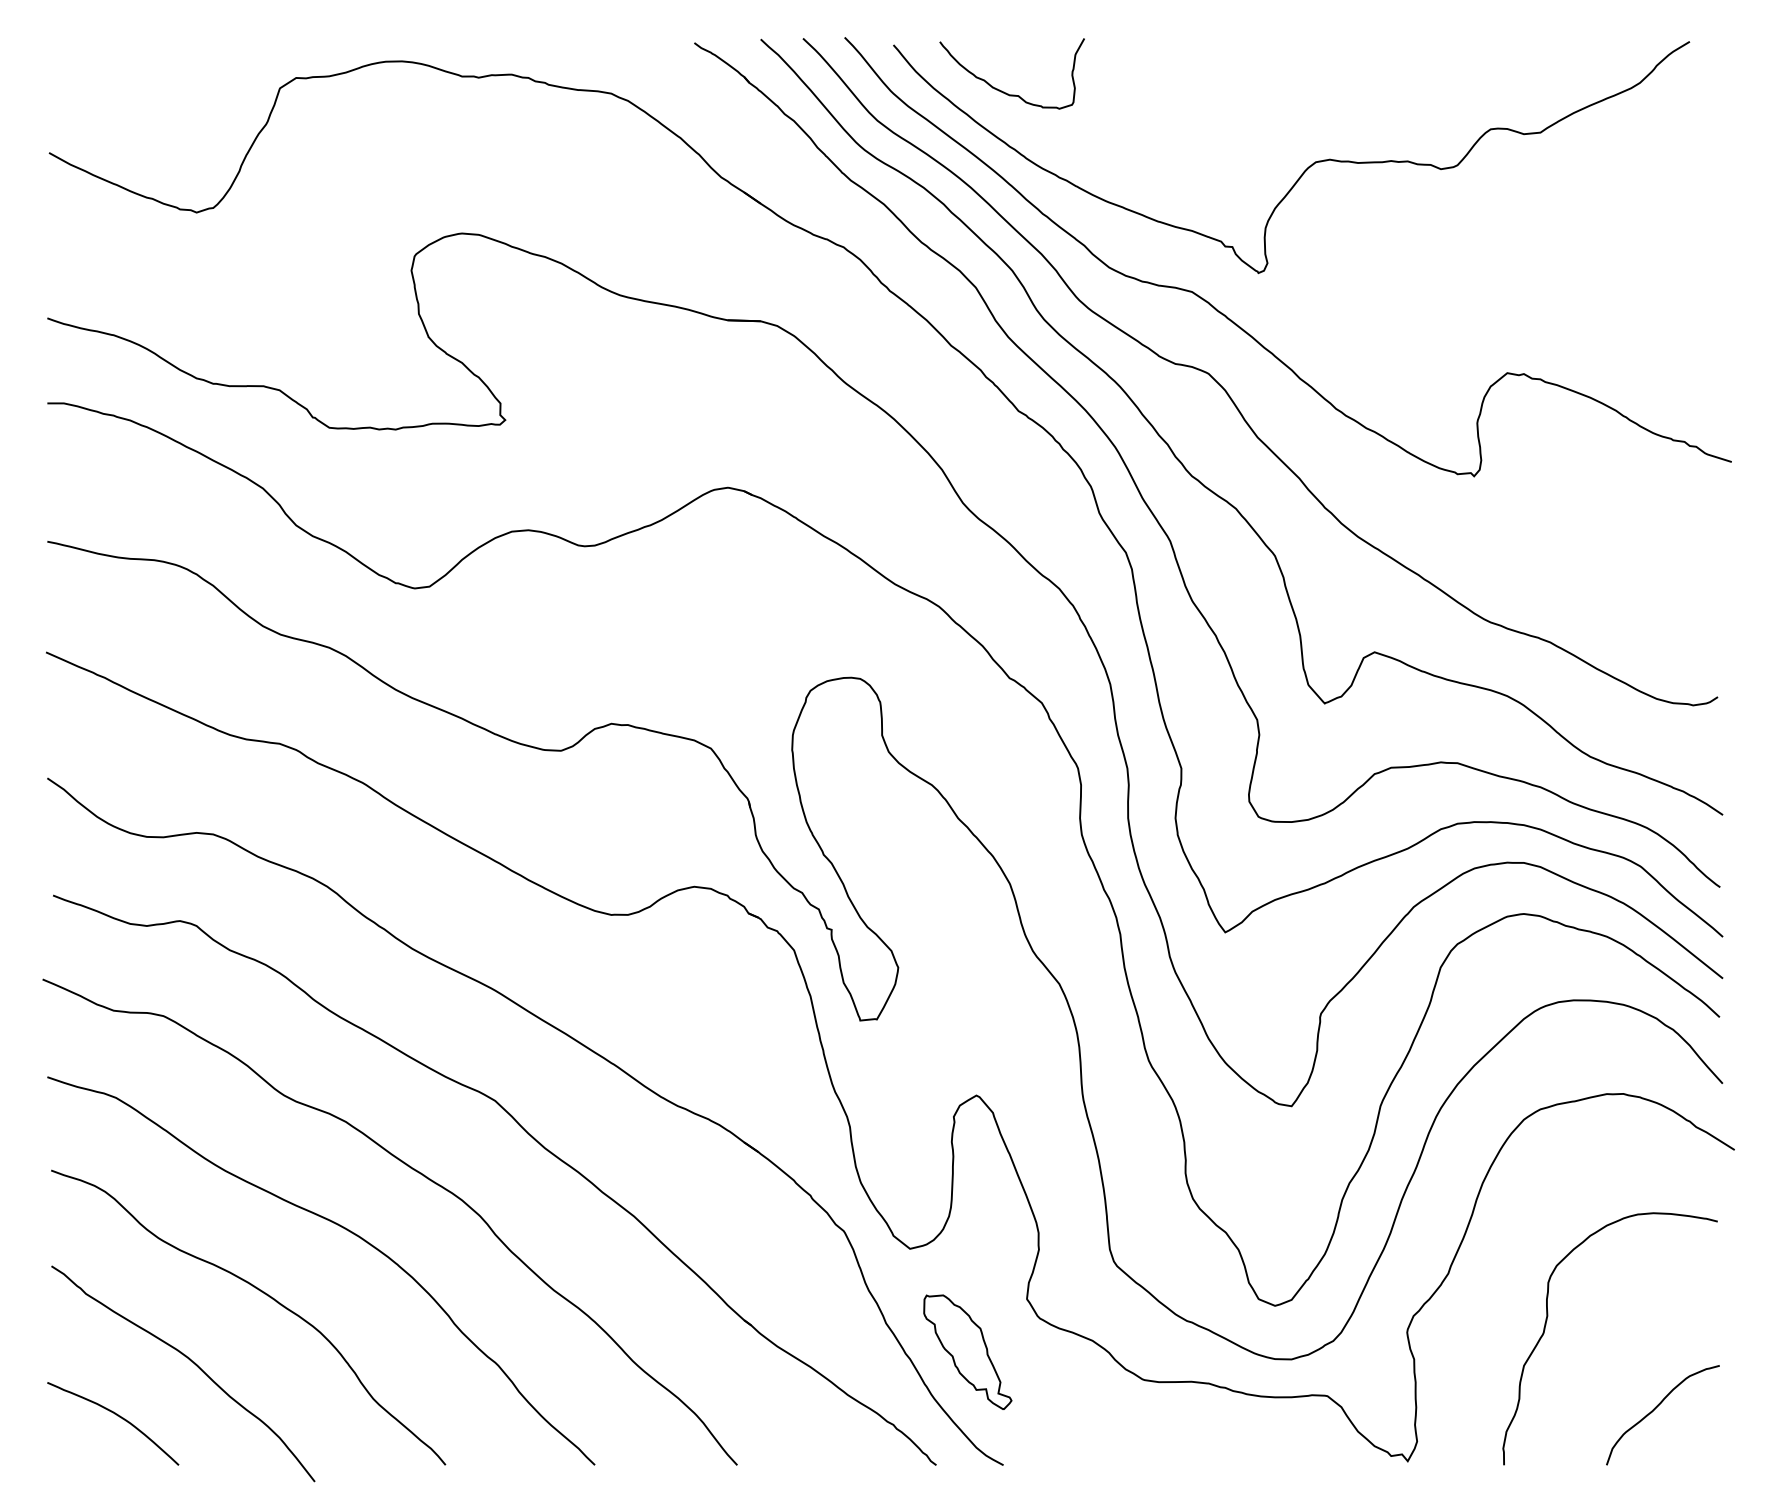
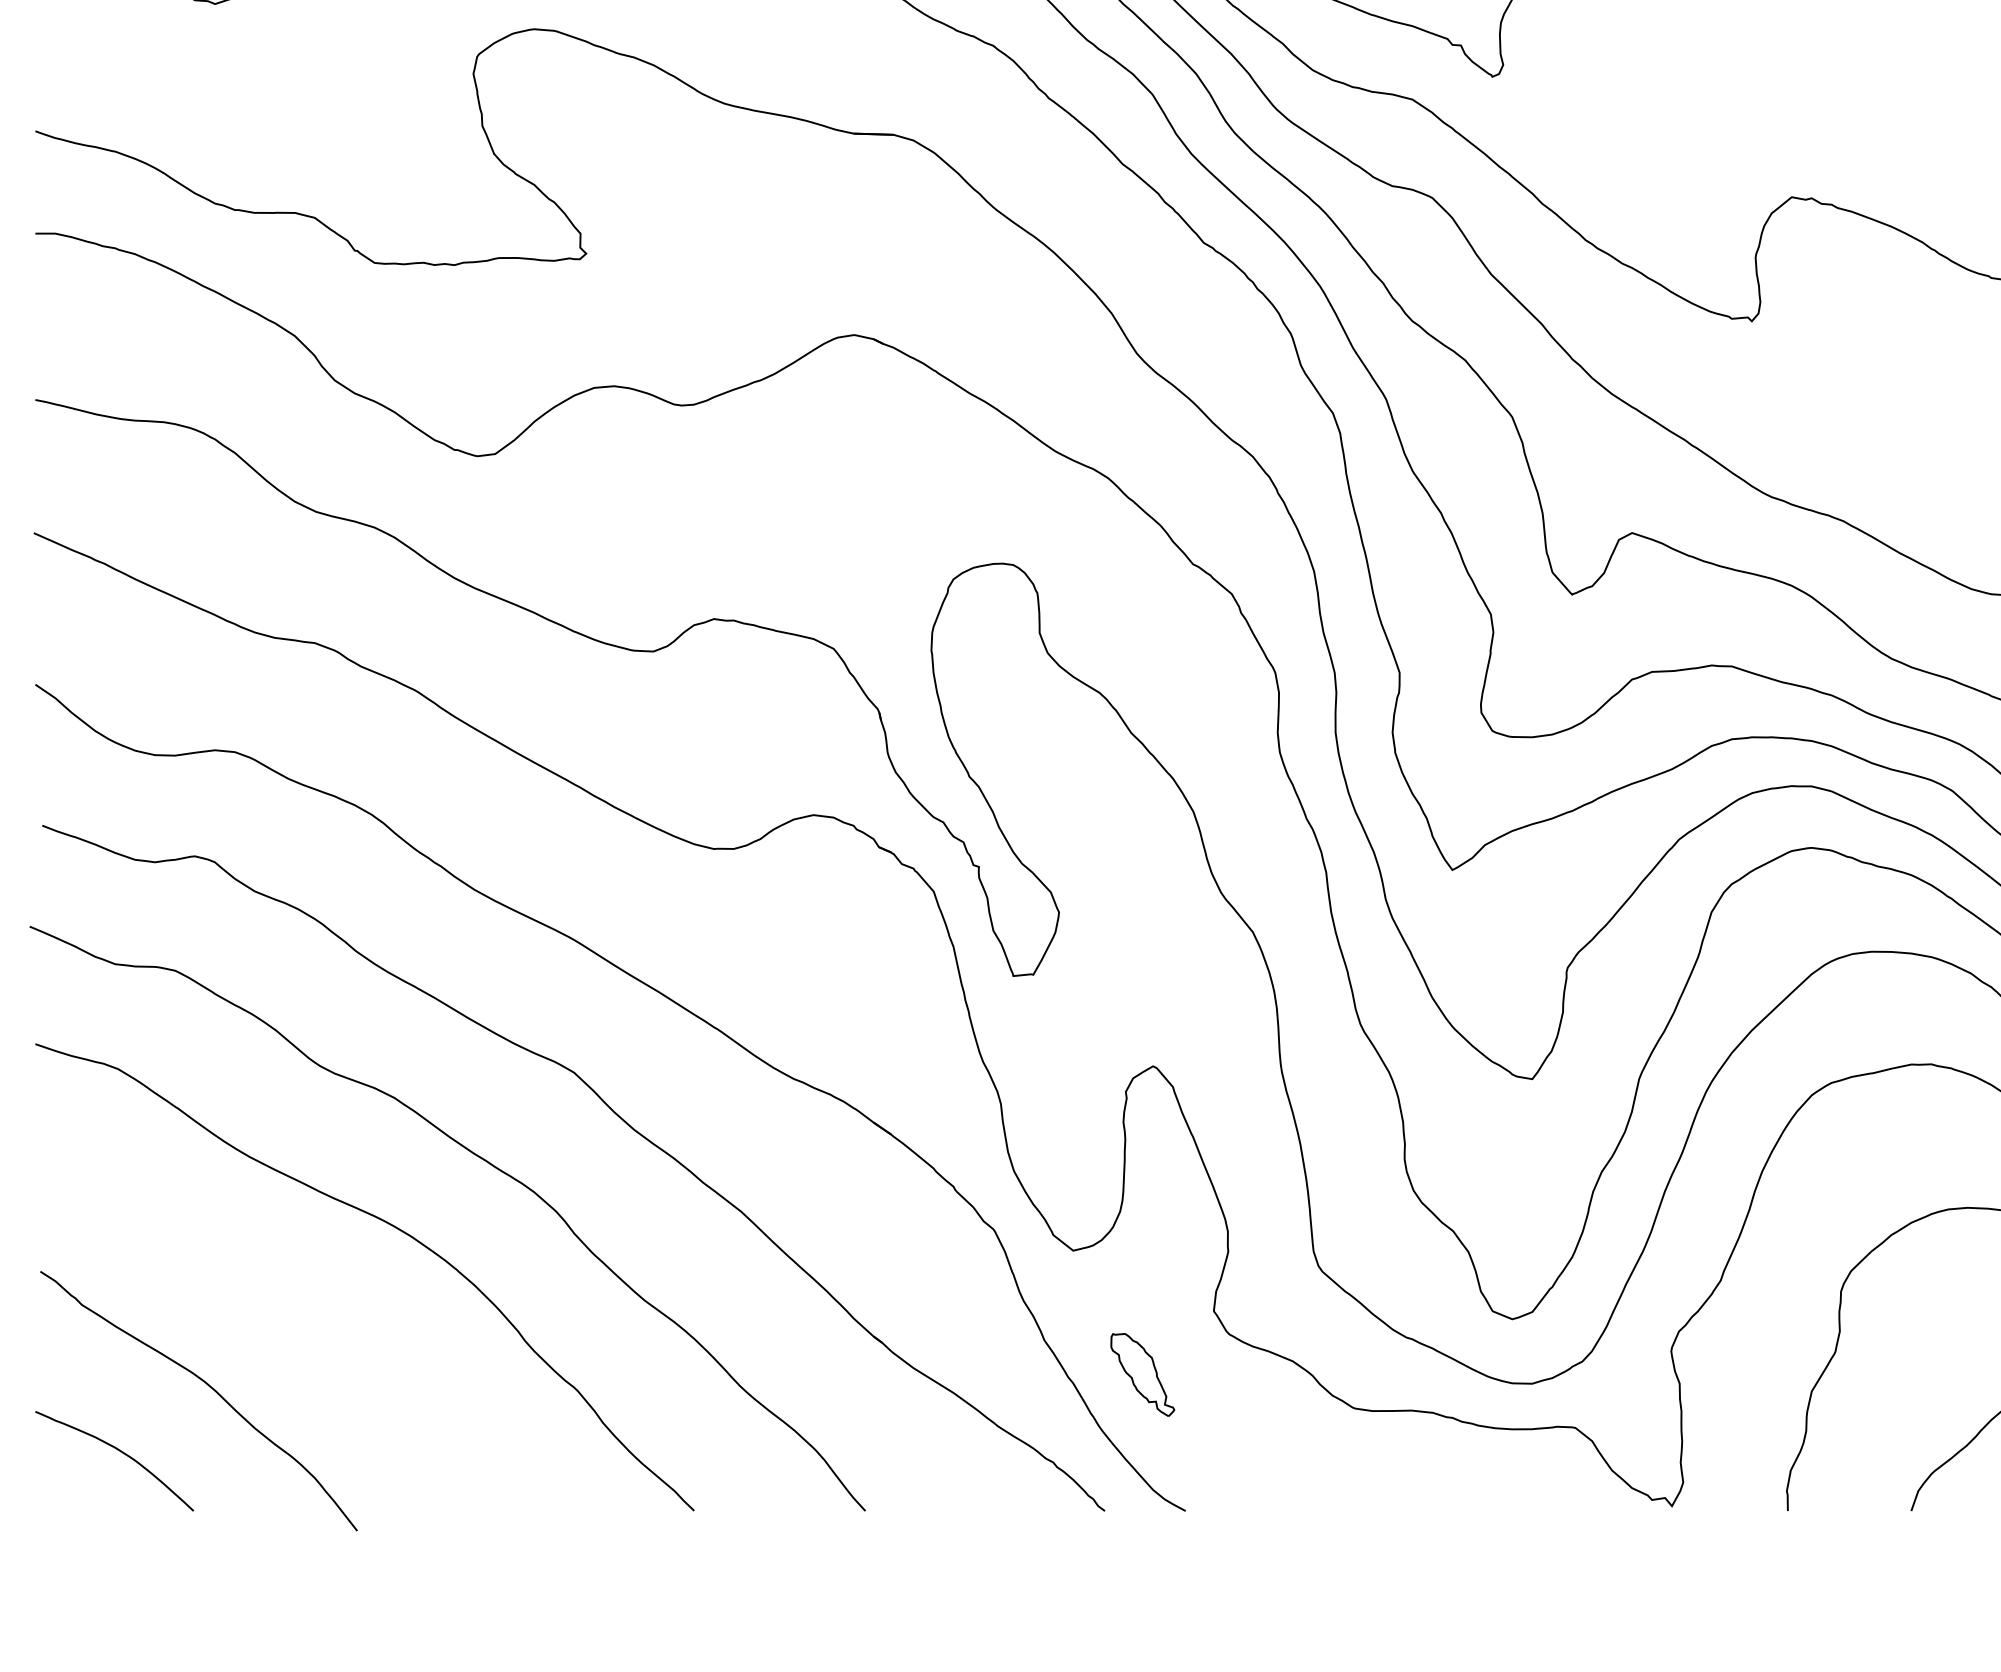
curve: (264, 1294) -> (296, 1305), removed
part: (967, 1351) -> (1142, 1374), size x0.6

